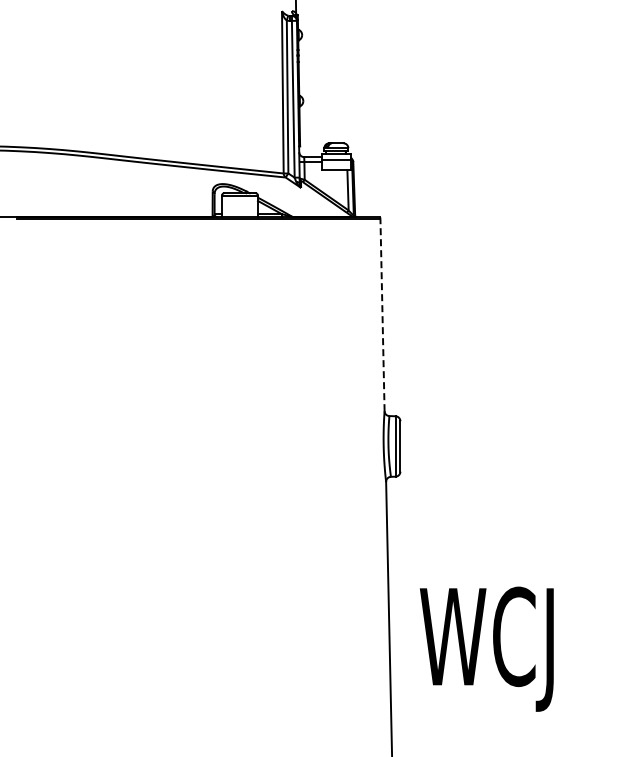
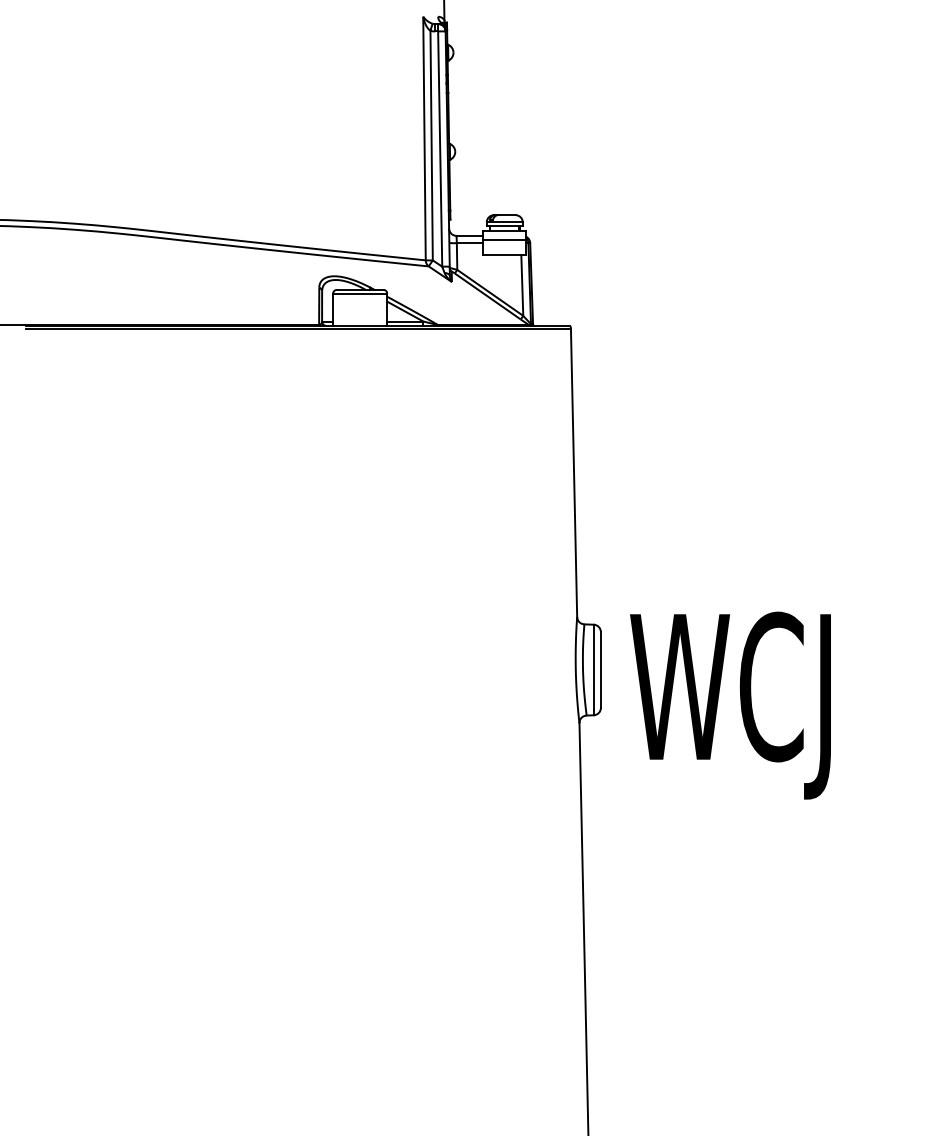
line: (382, 314) -> (574, 471), dashed -> solid
text: (486, 648) -> (730, 704), moved

